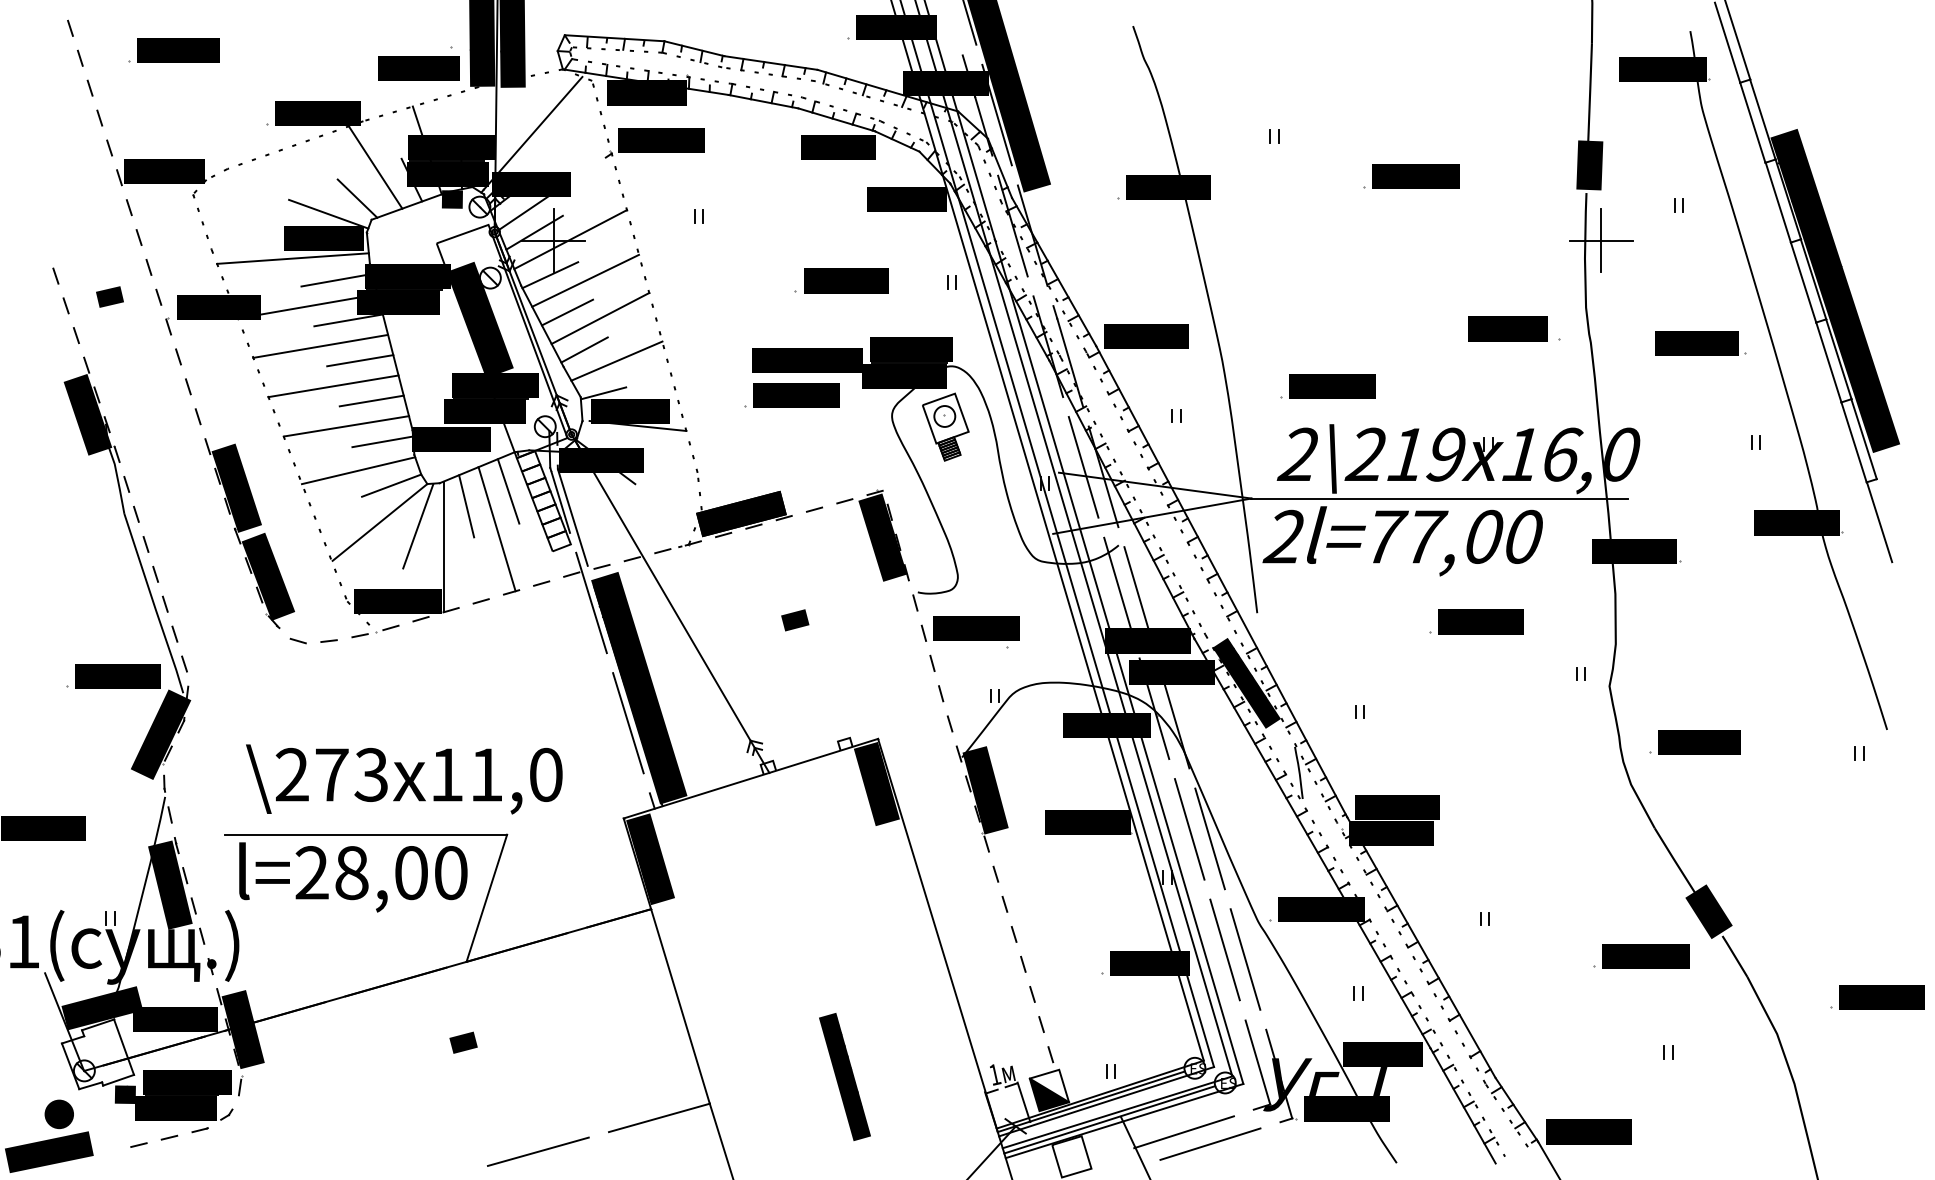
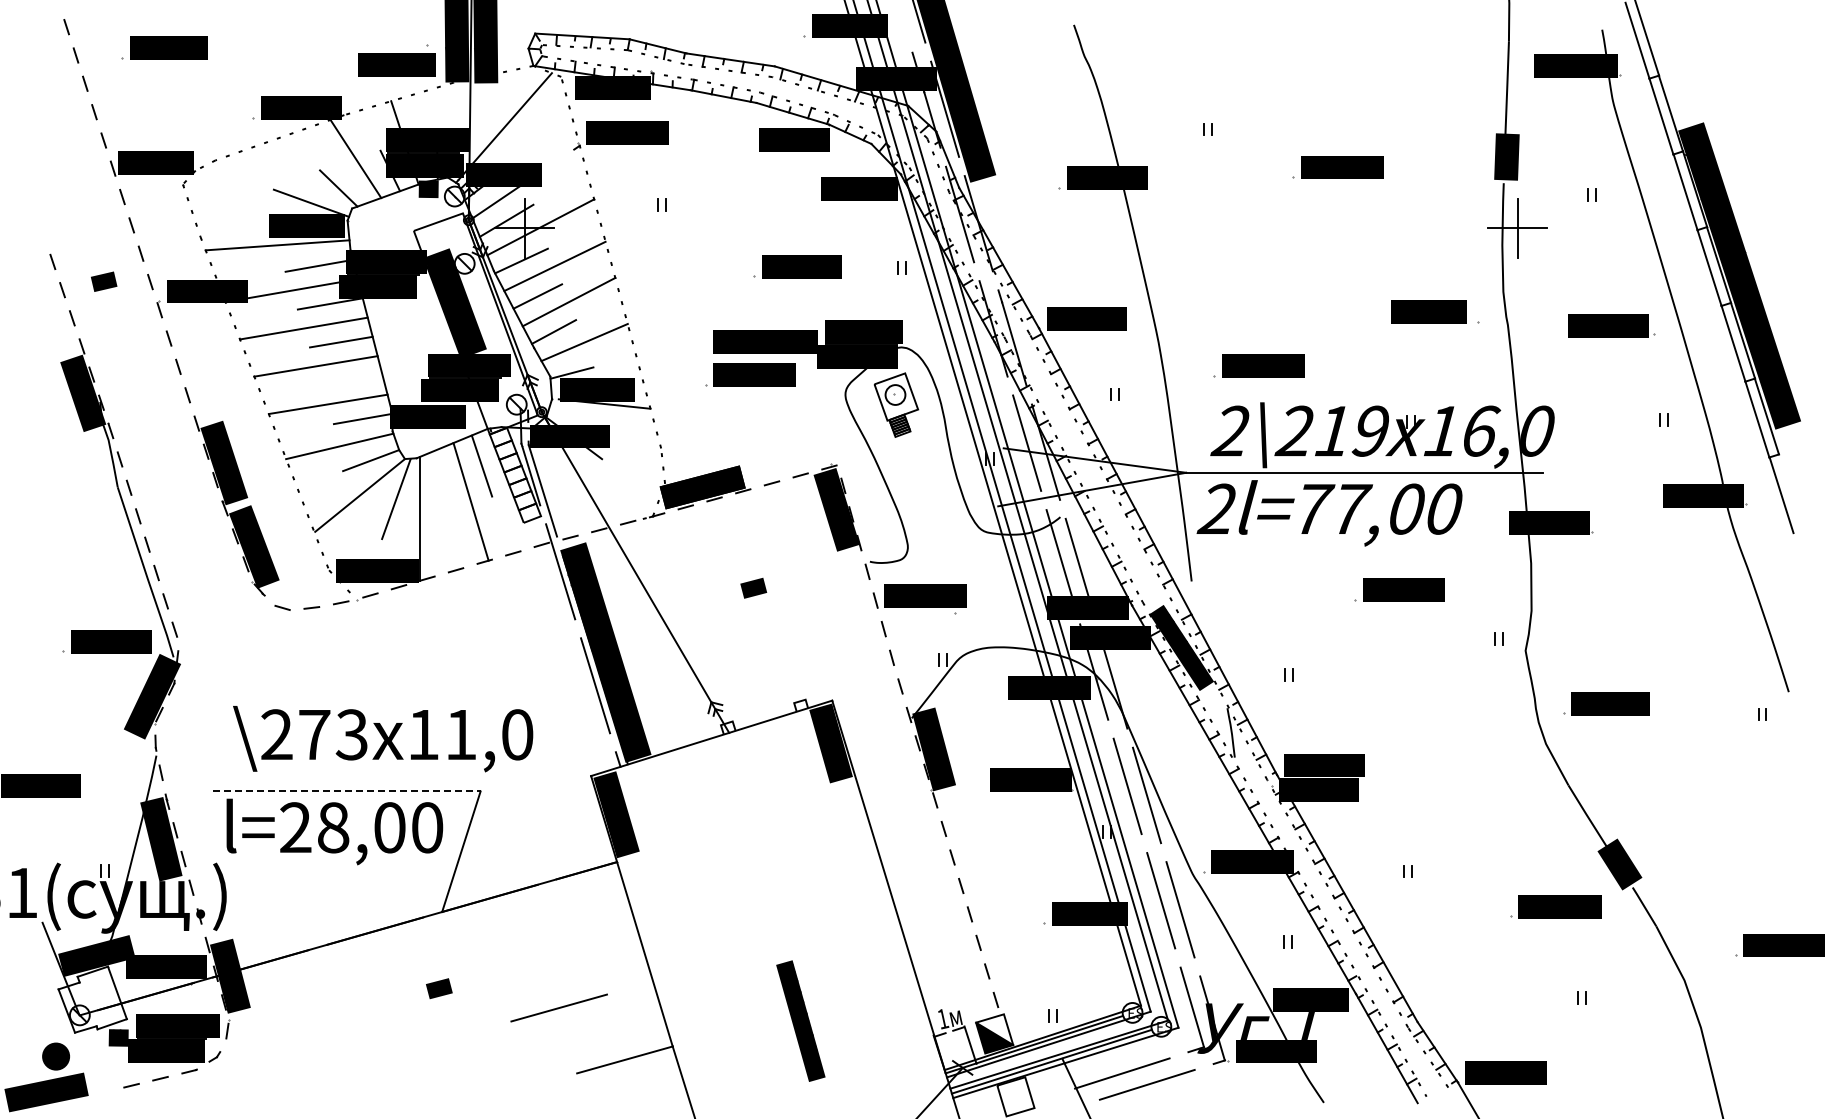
line: (370, 401) -> (351, 380), removed
line: (466, 505) -> (442, 479), removed
line: (365, 834) -> (346, 791), solid -> dashed
line: (537, 1151) -> (558, 1007), moved

